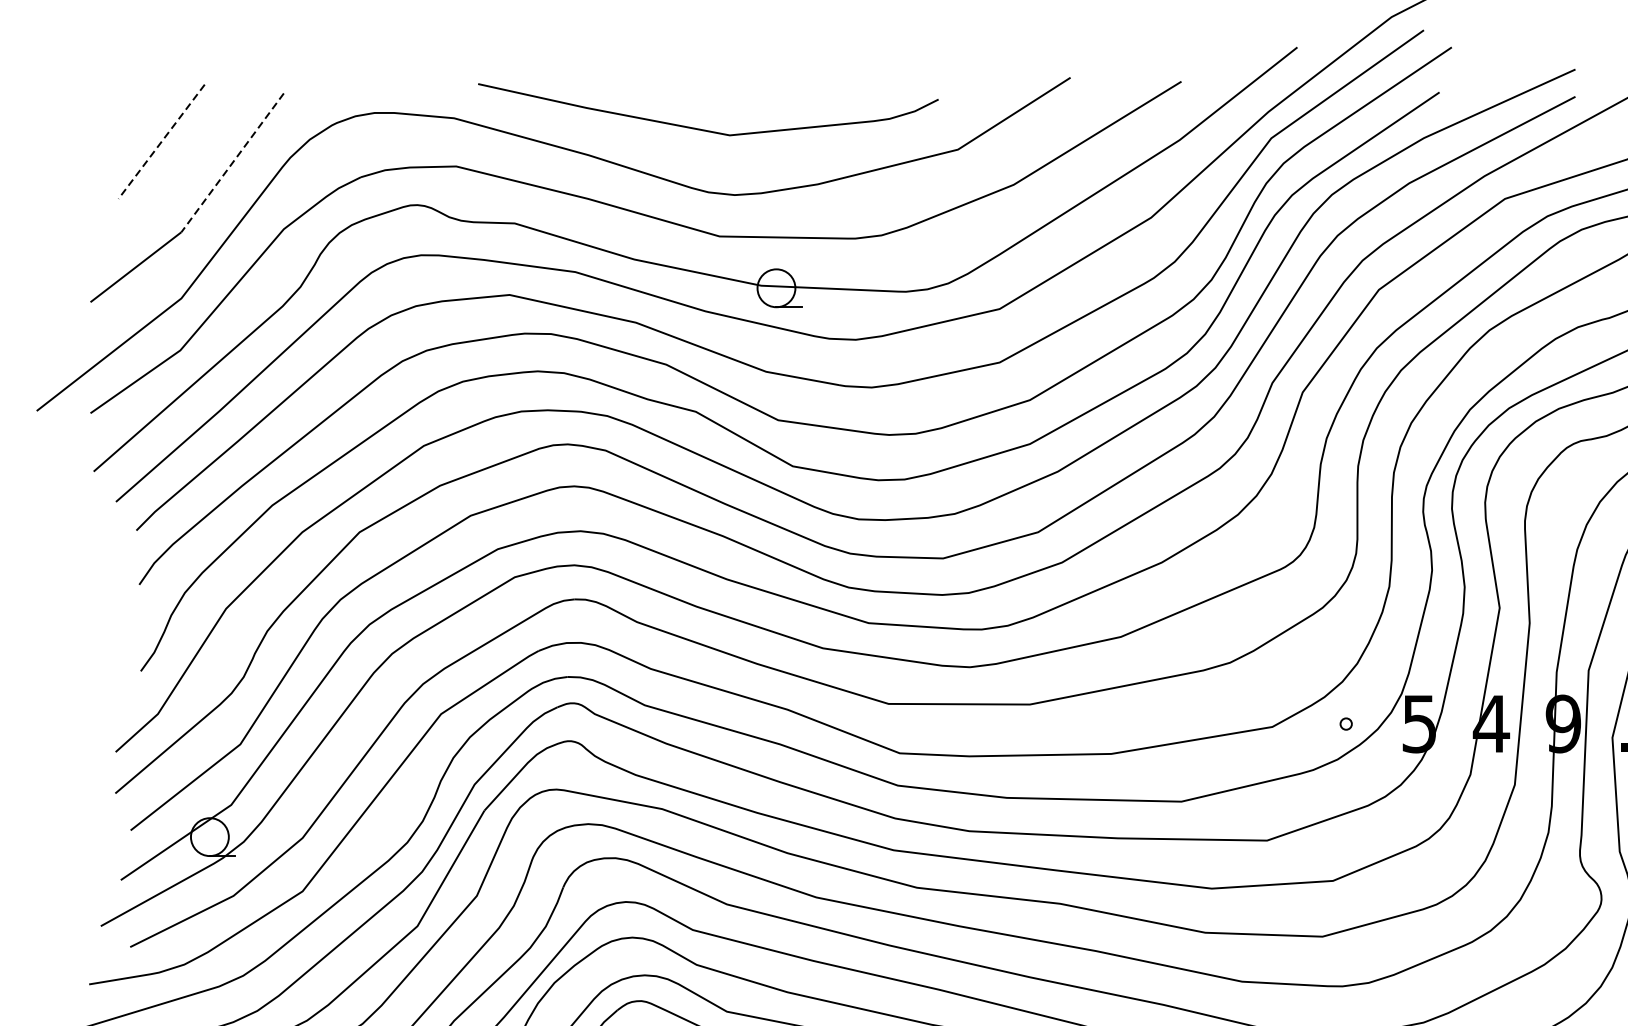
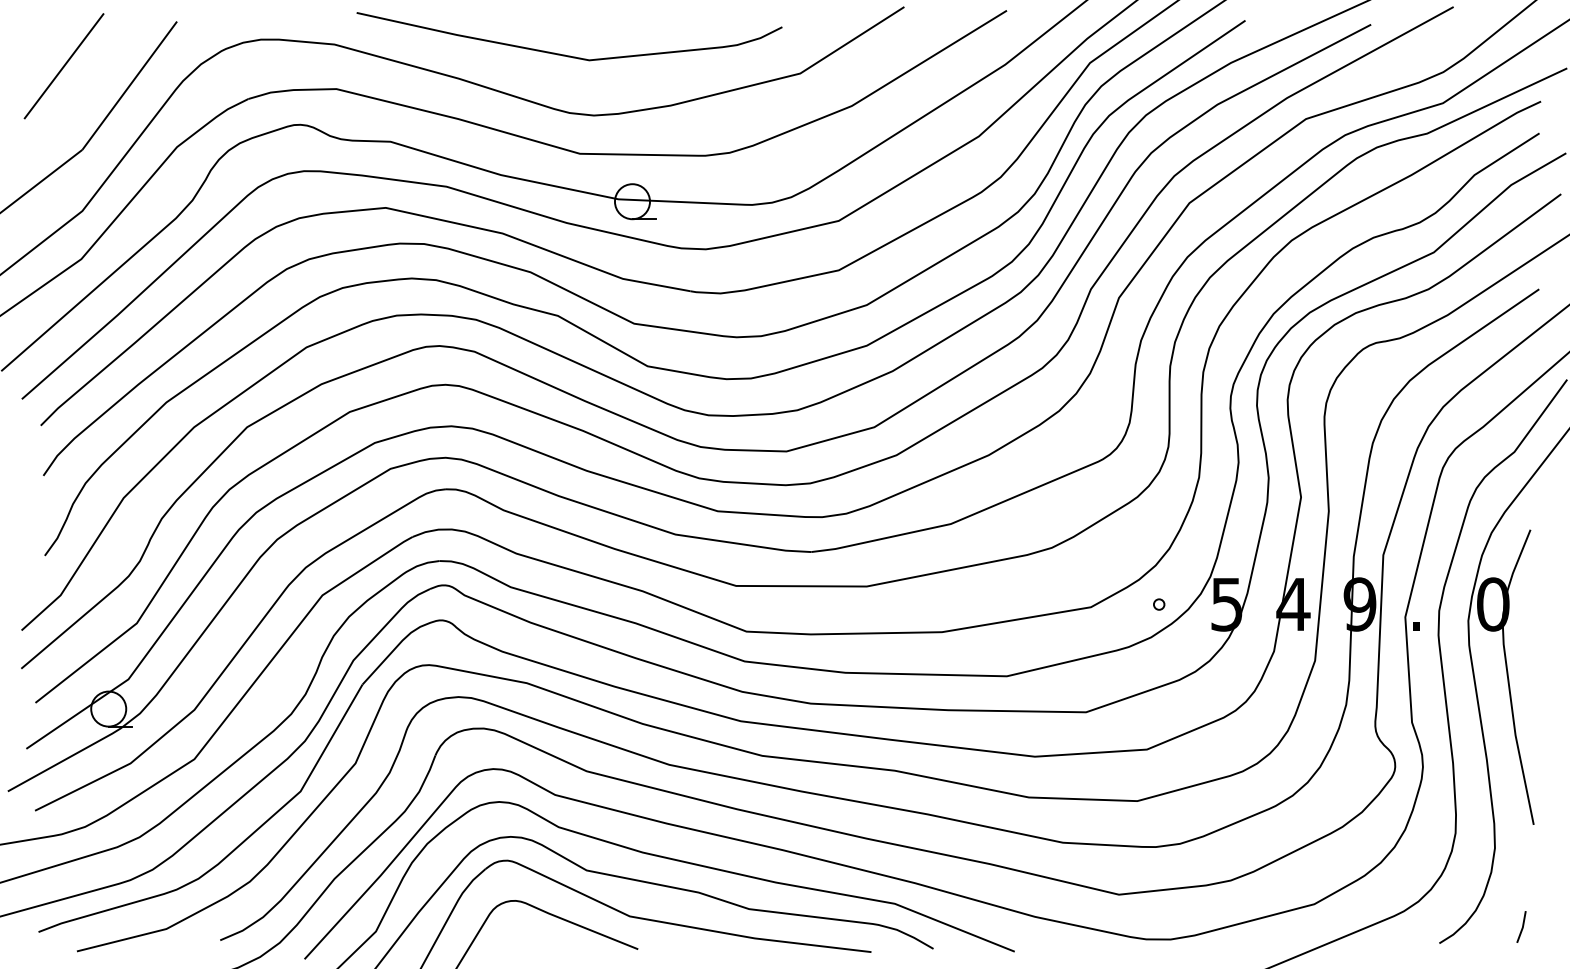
line: (160, 142) -> (63, 66), dashed -> solid
line: (232, 162) -> (129, 85), dashed -> solid

